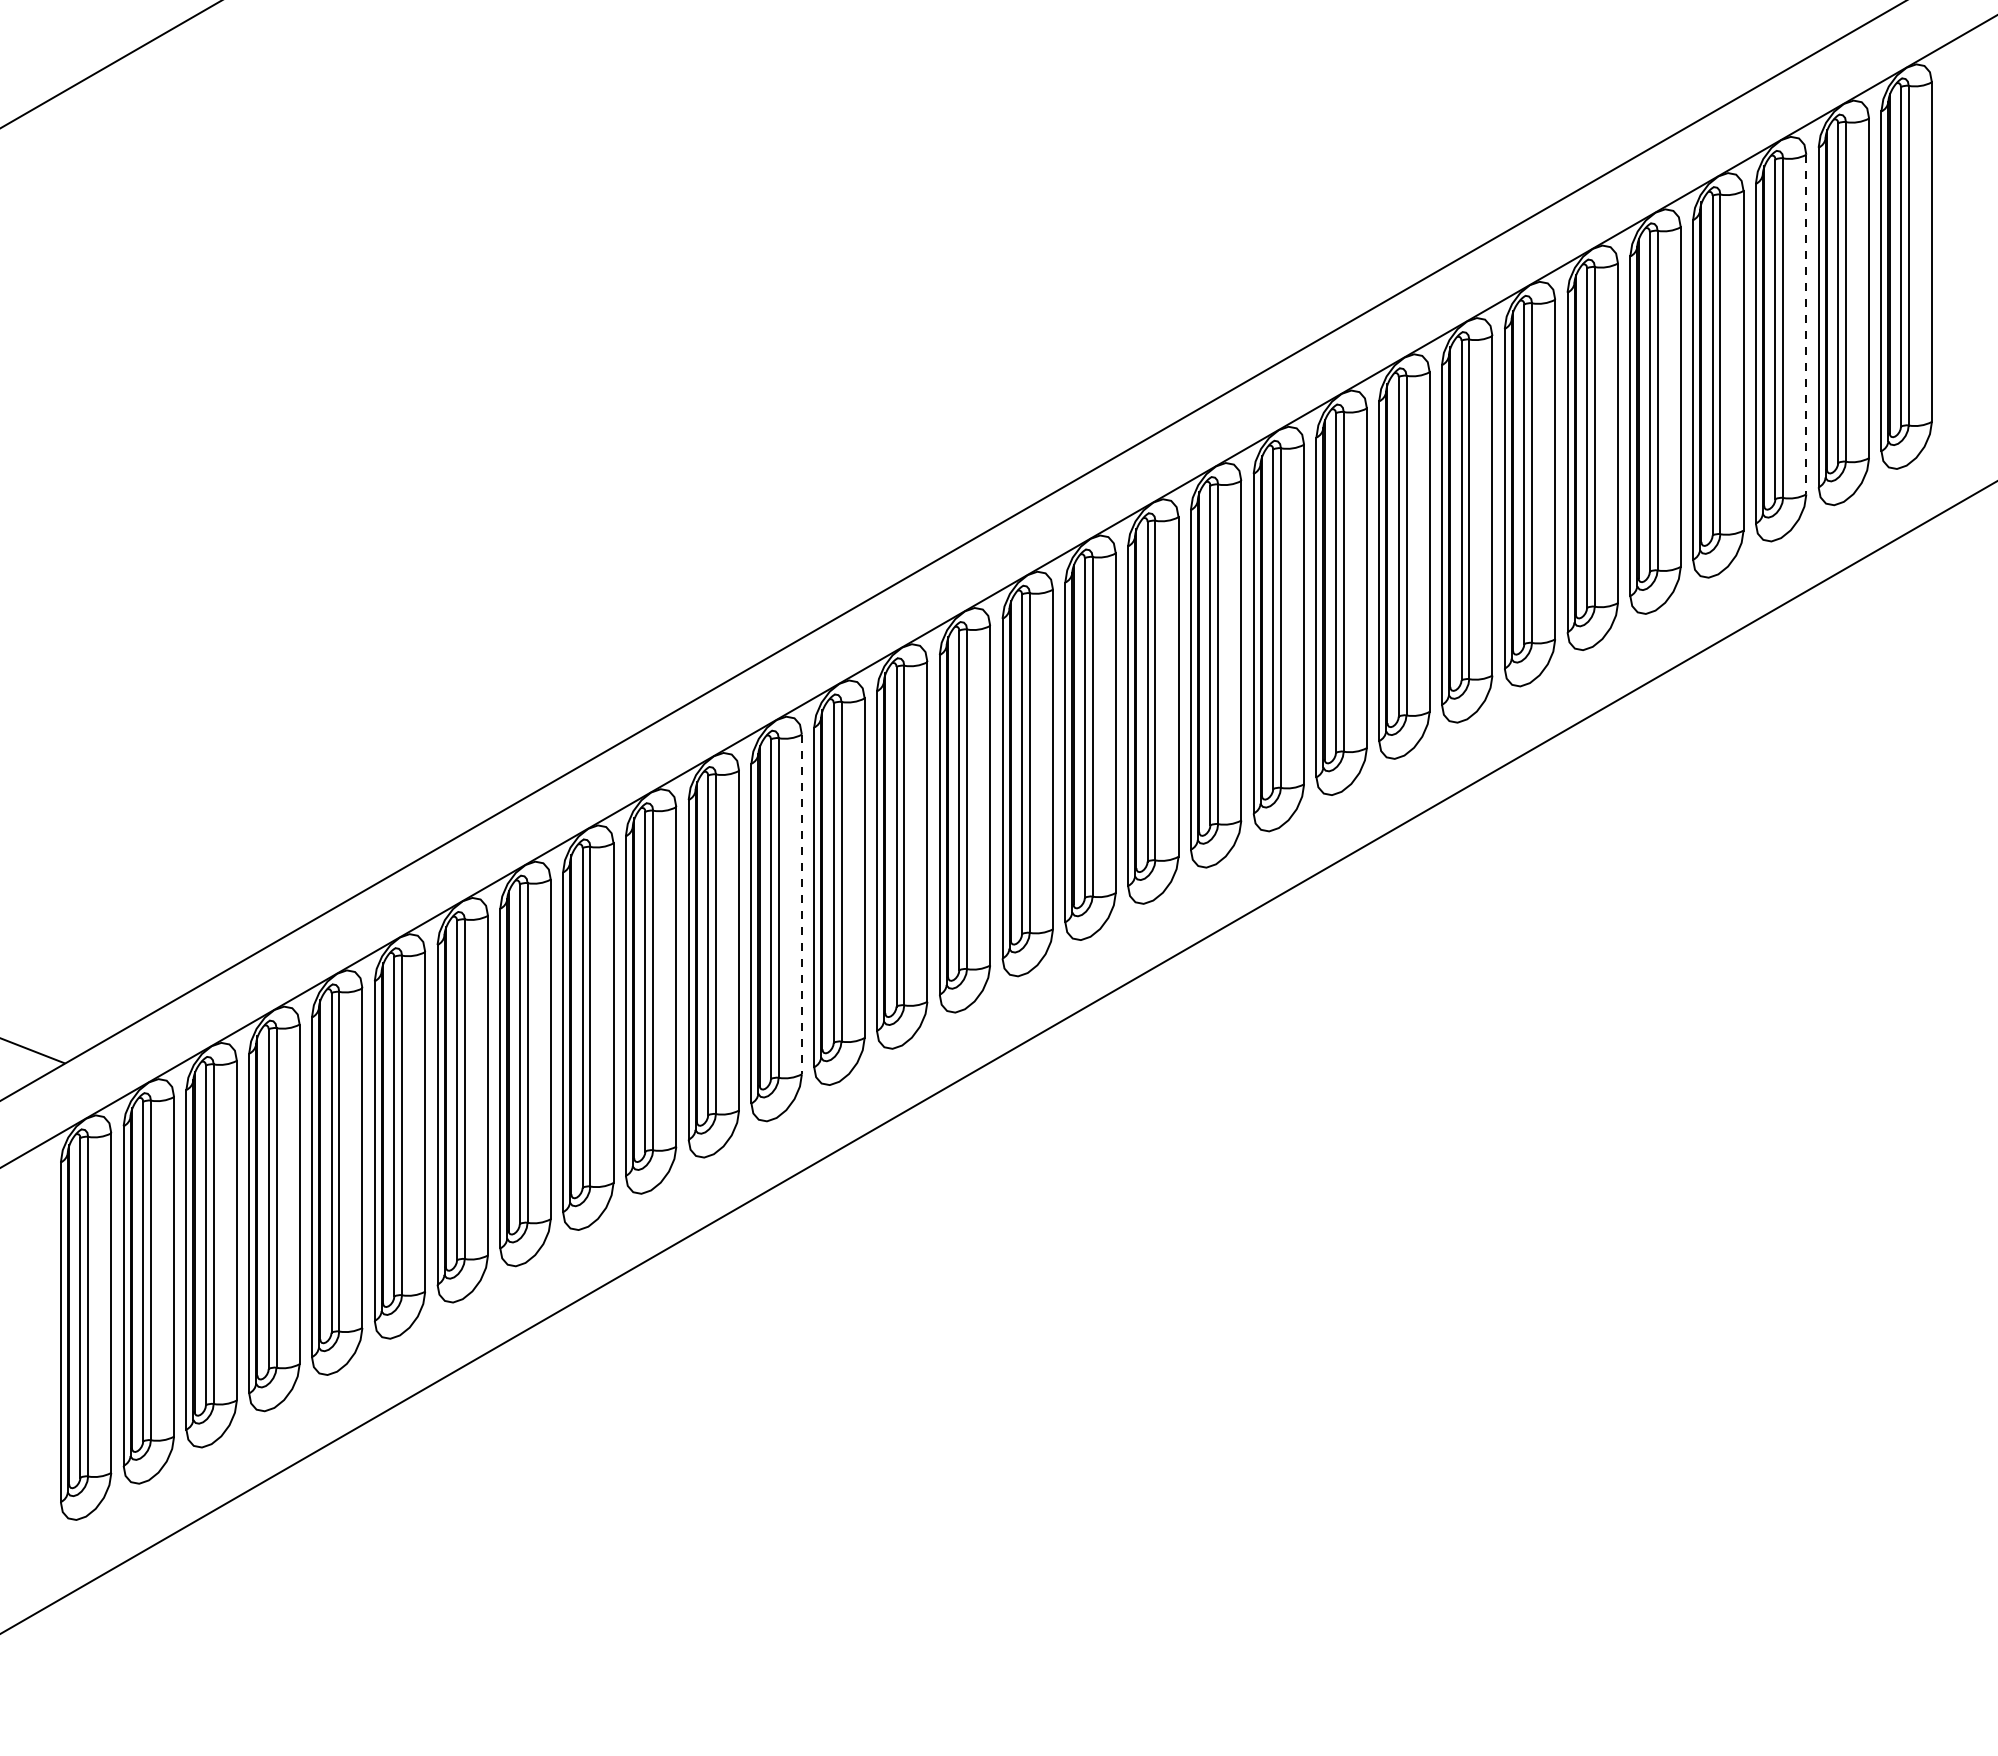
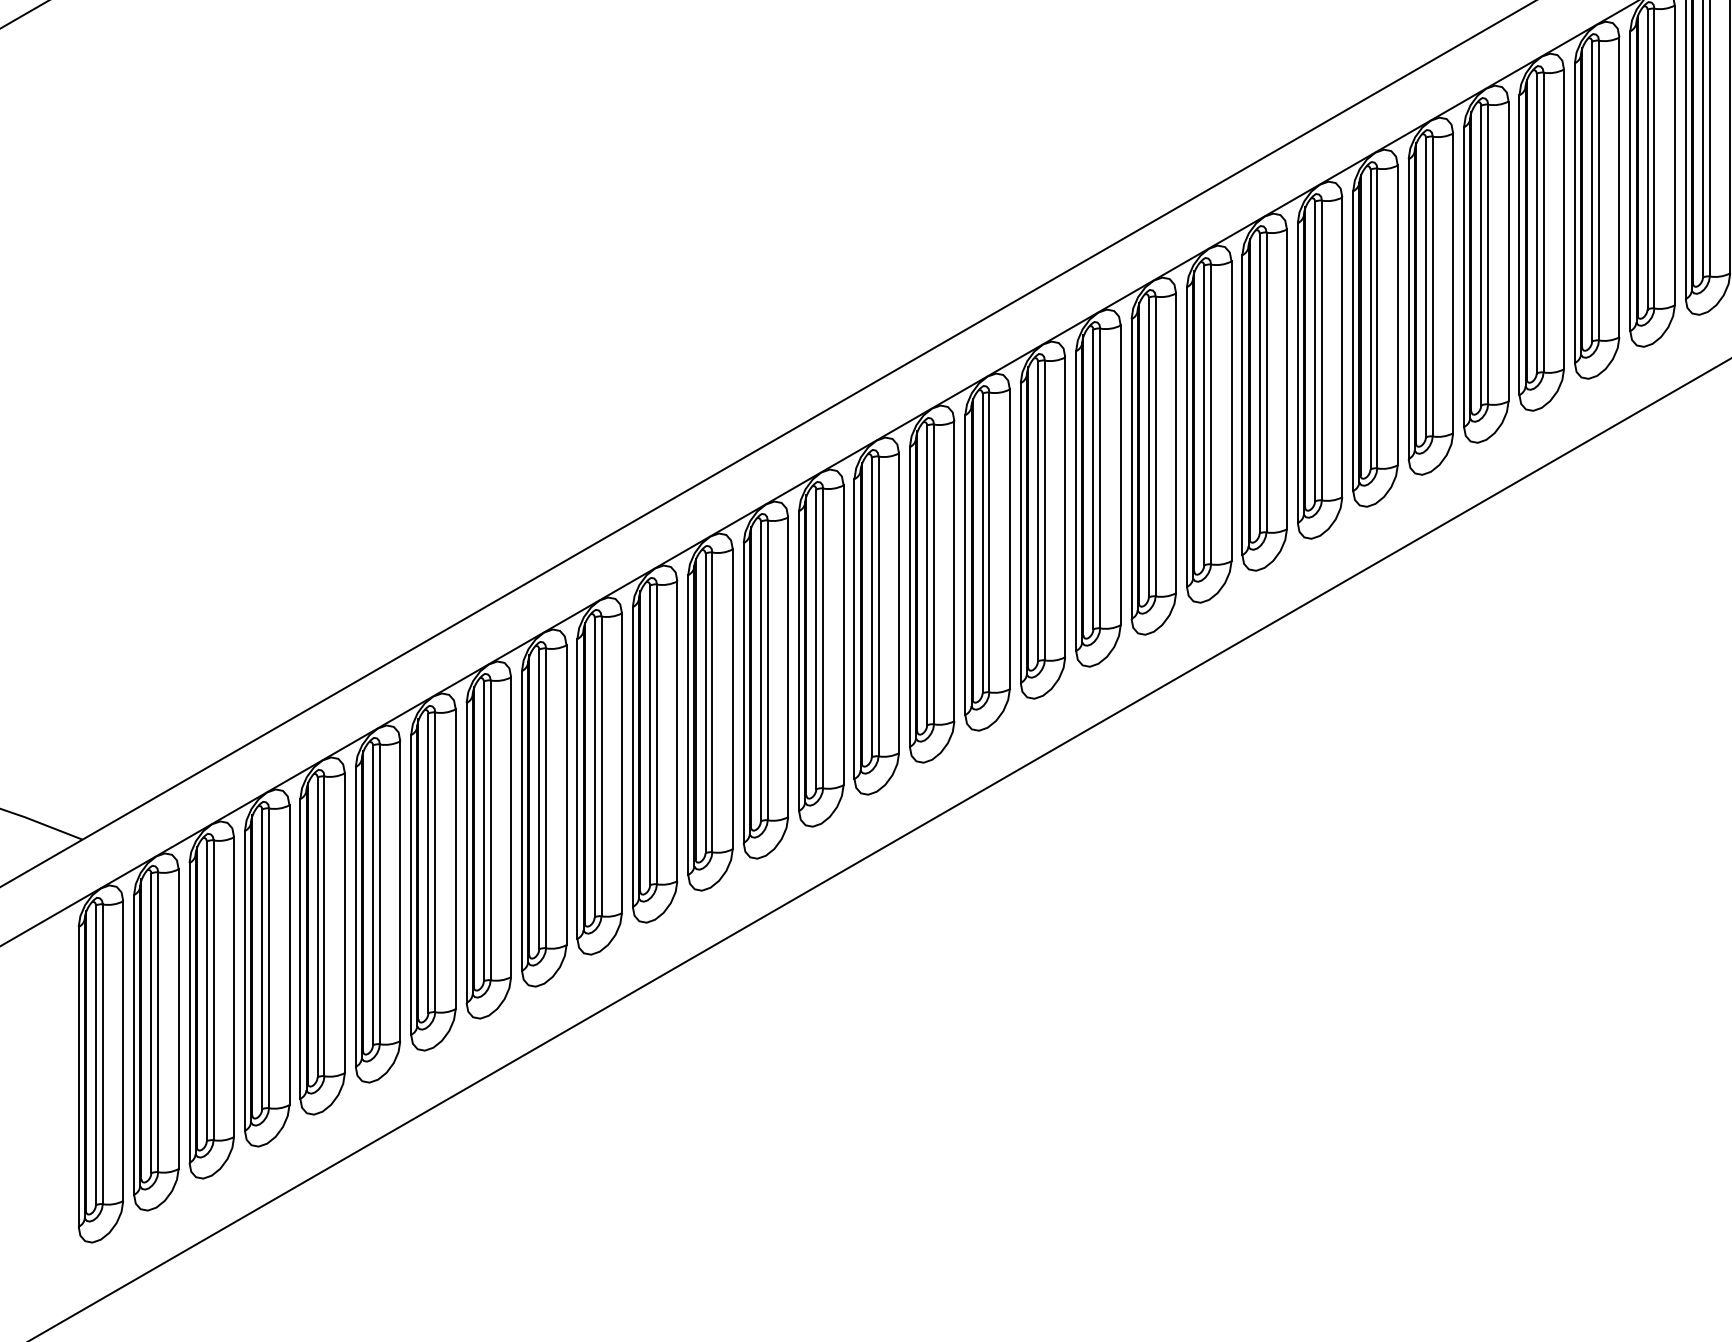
line: (1806, 324) -> (1619, 187), dashed -> solid
line: (801, 904) -> (732, 699), dashed -> solid

